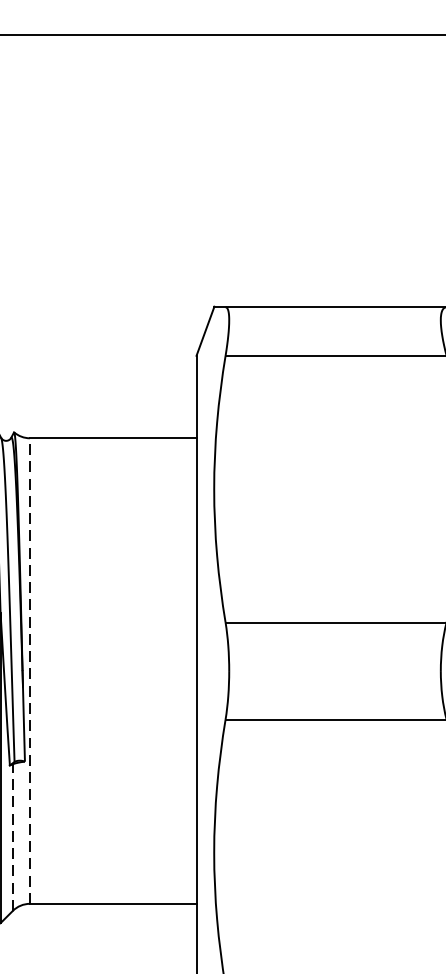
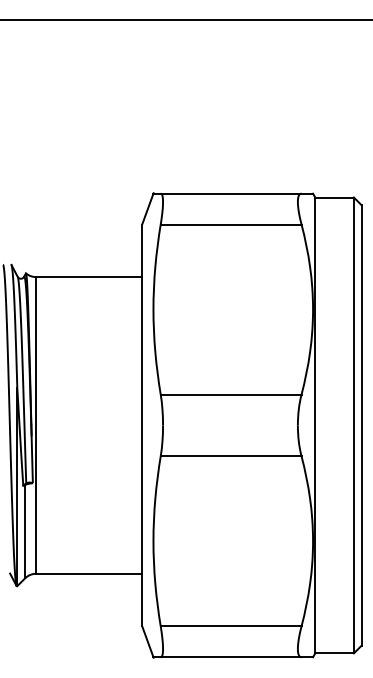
line: (30, 669) -> (36, 424), dashed -> solid
line: (13, 837) -> (25, 531), dashed -> solid

